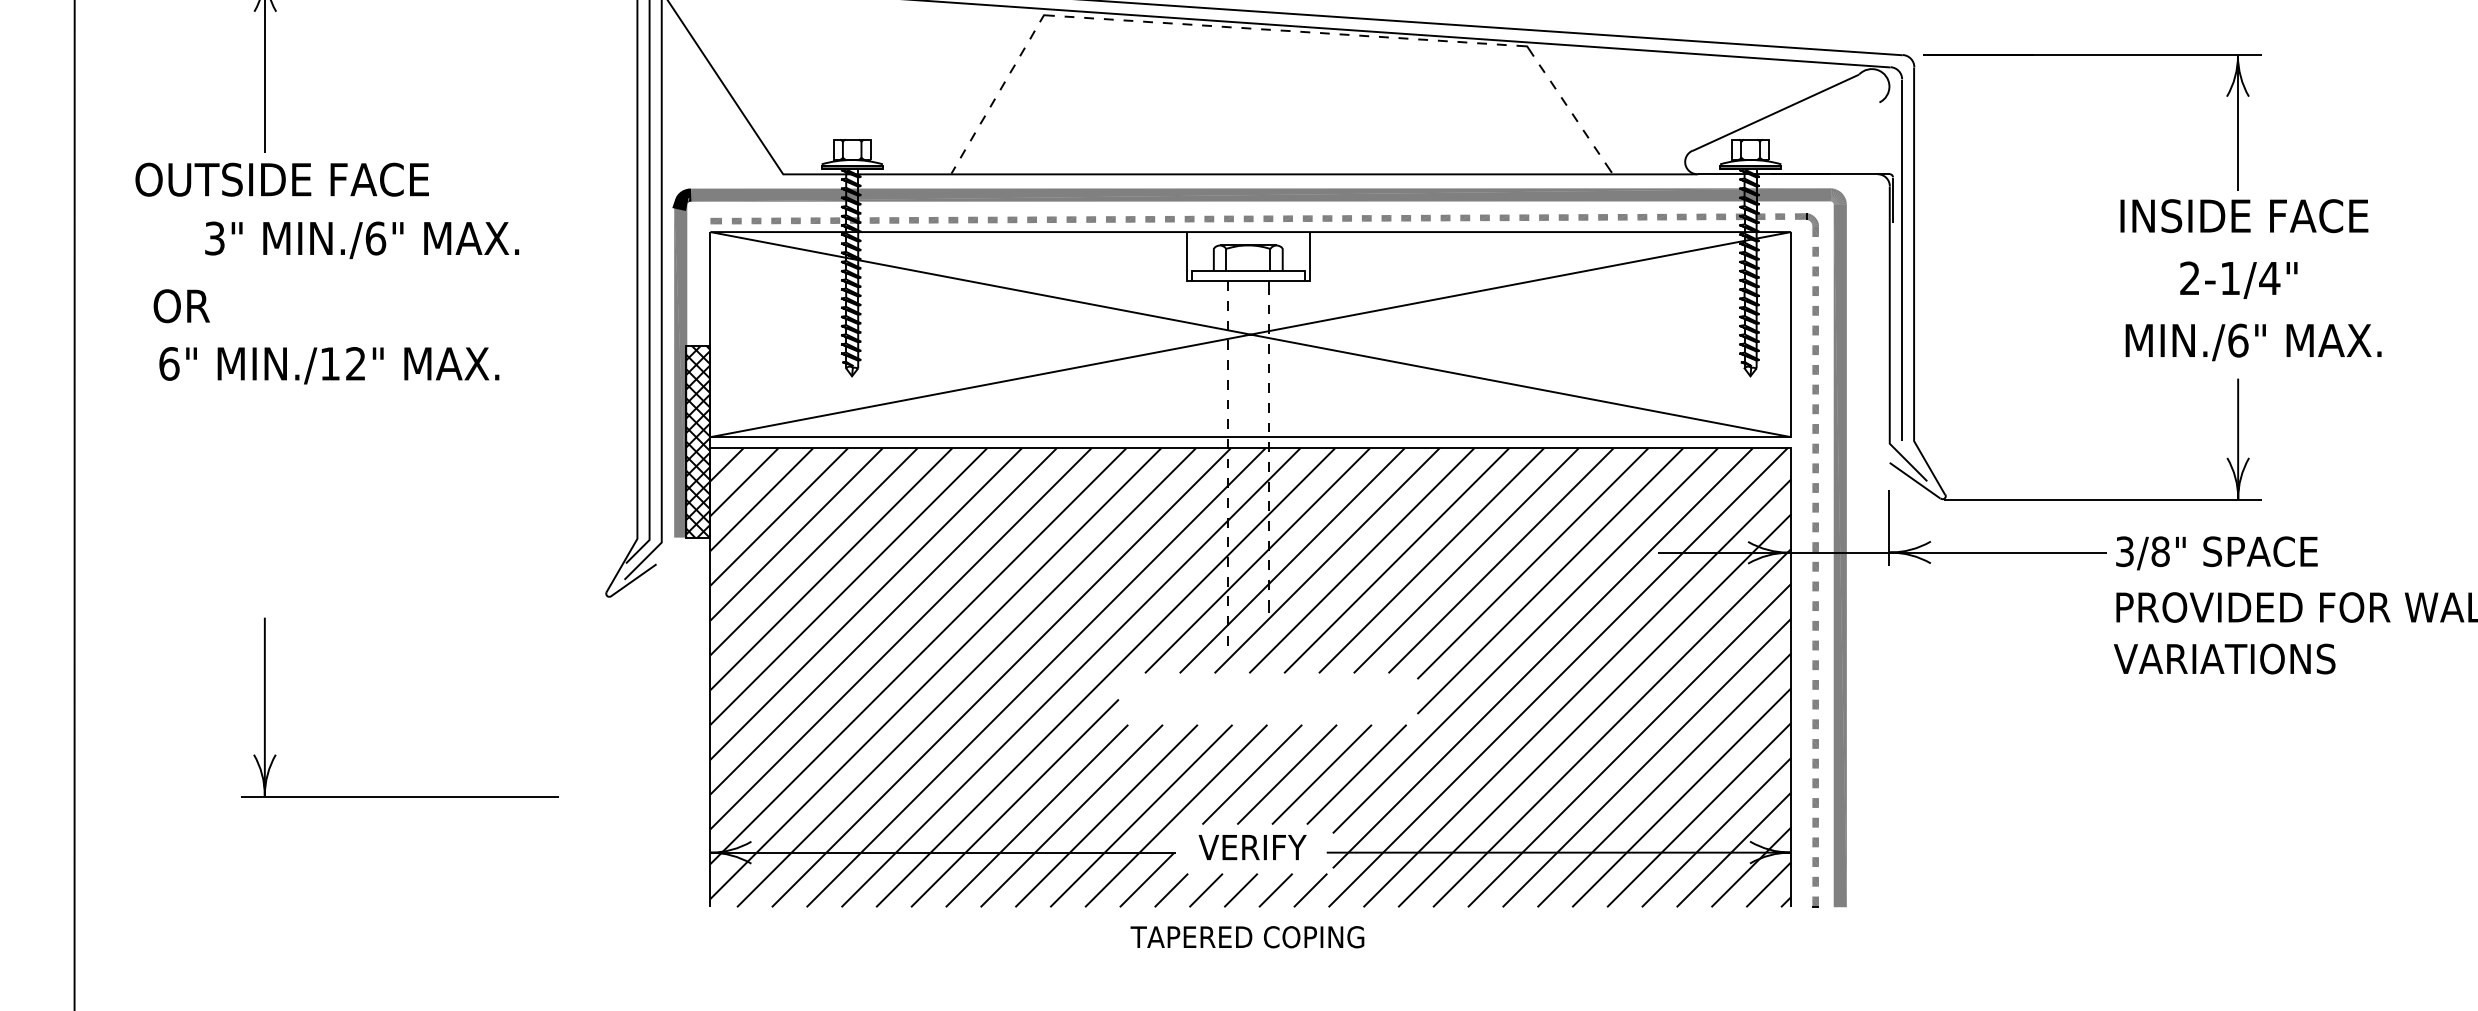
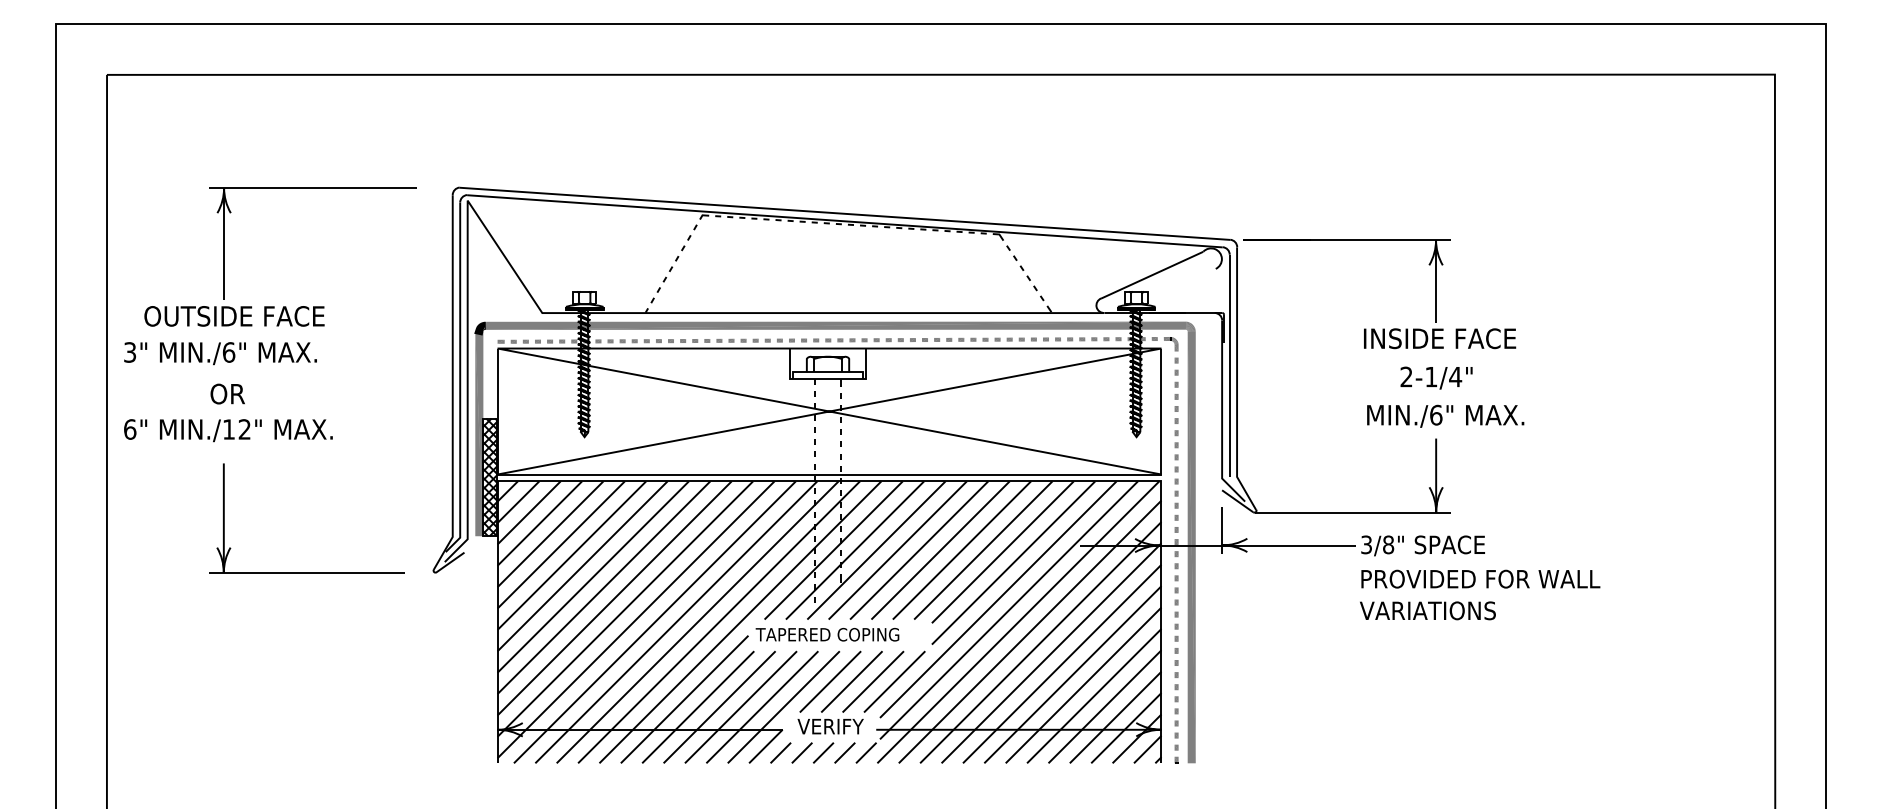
text: (361, 240) -> (220, 353), moved
text: (181, 305) -> (227, 393), moved
text: (329, 365) -> (228, 430), moved
part: (399, 795) -> (306, 572), moved
text: (1247, 936) -> (827, 634), moved

